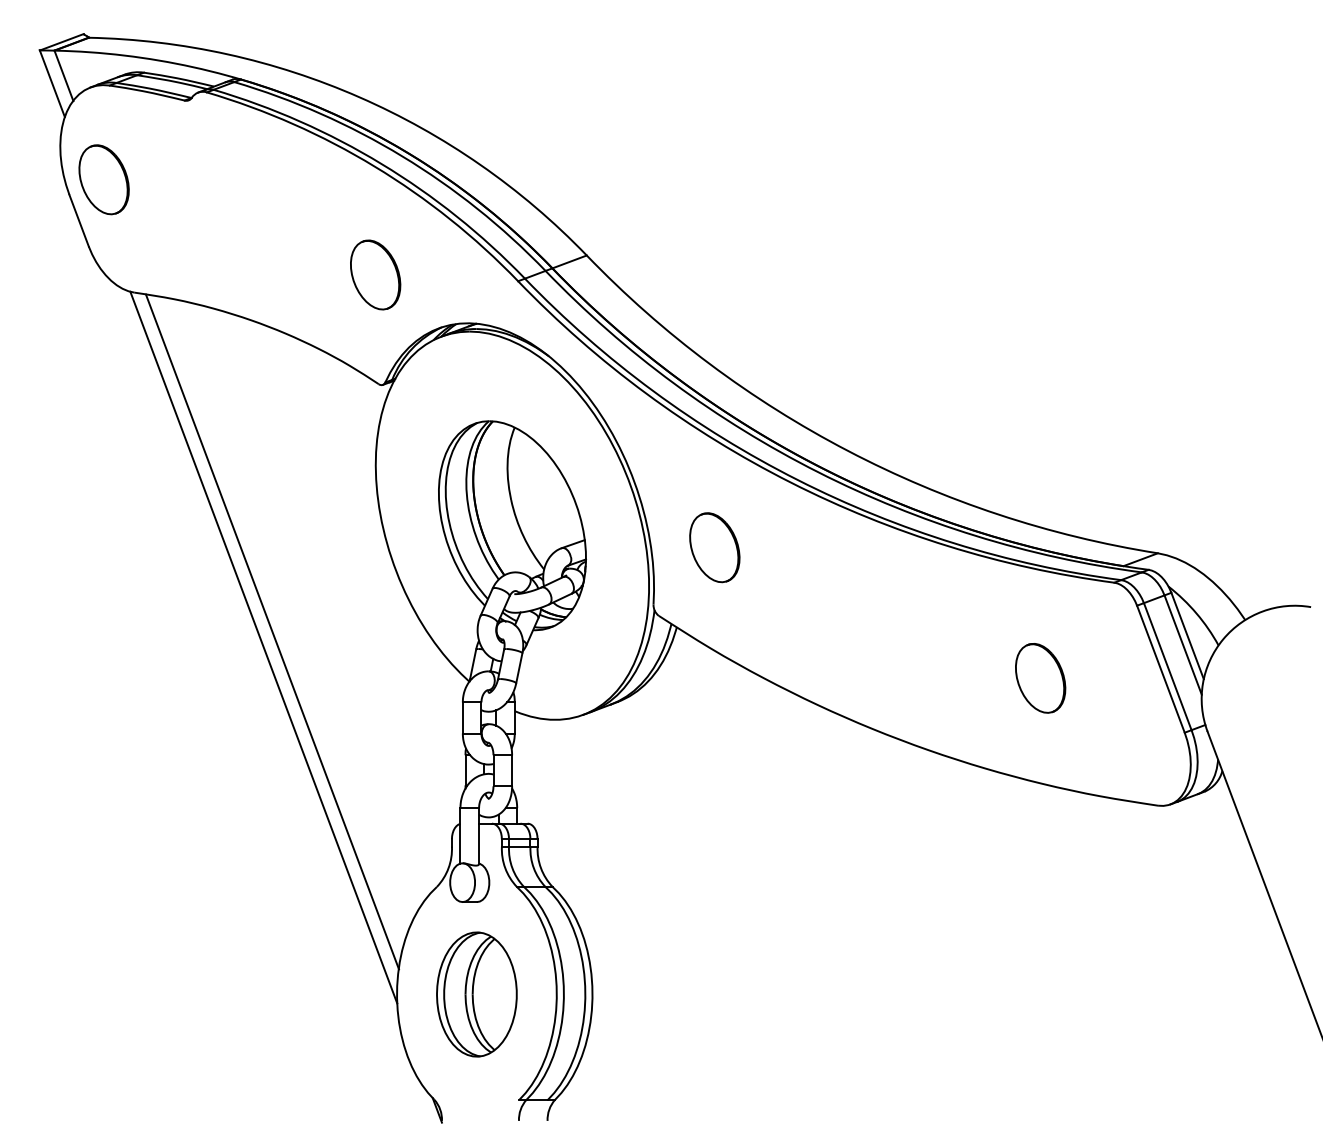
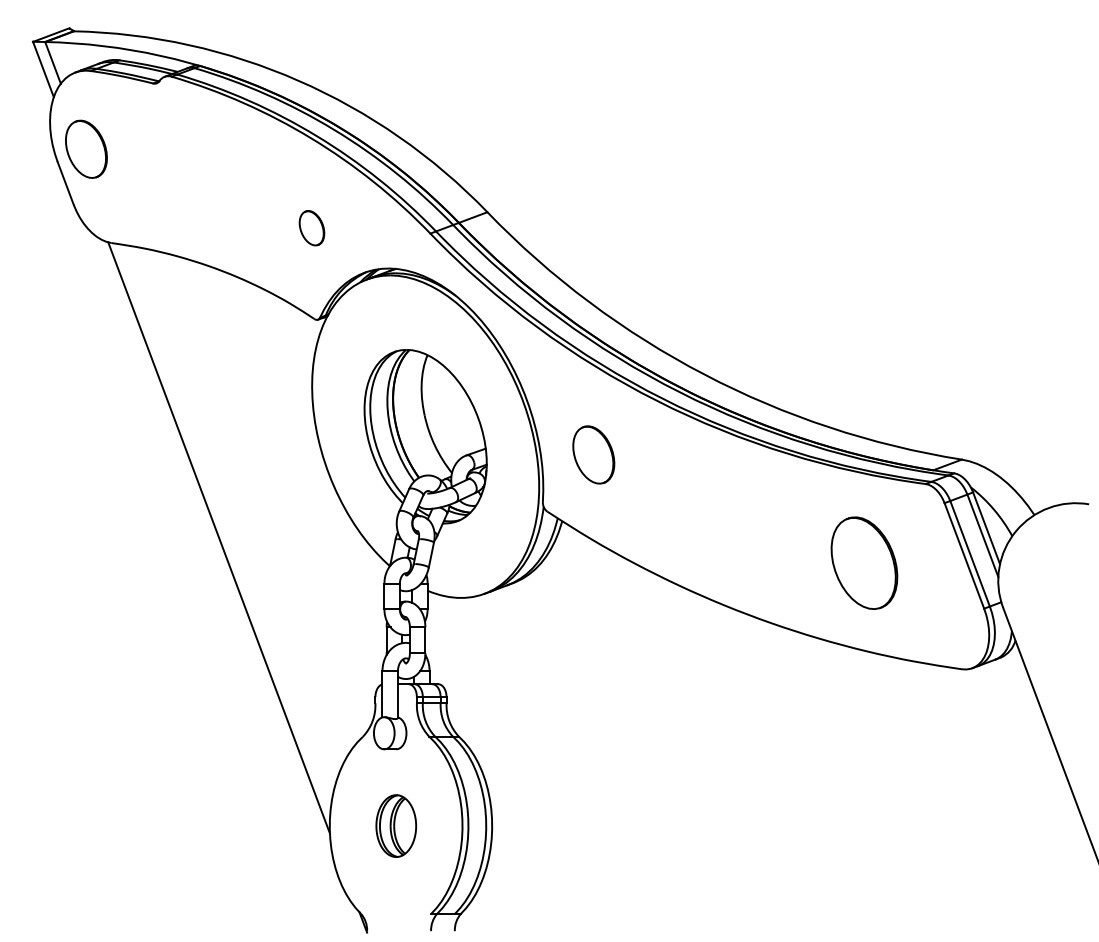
part: (375, 273) -> (311, 227), size x0.6
line: (272, 631) -> (226, 524), removed
part: (1040, 678) -> (864, 563), size x1.6
part: (477, 993) -> (396, 825), size x0.6

